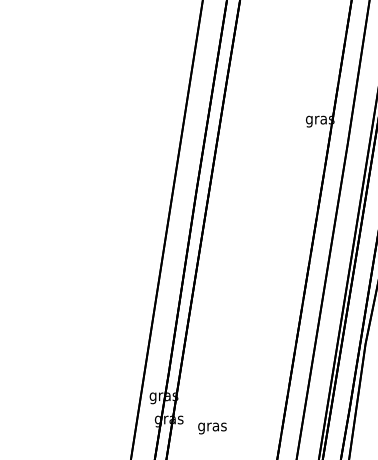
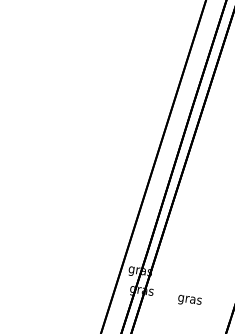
text: (212, 428) -> (189, 301), moved

